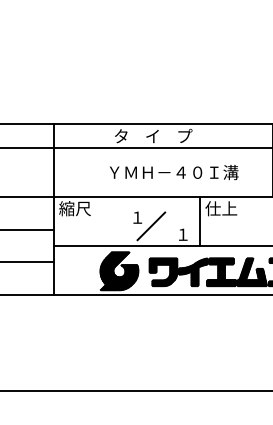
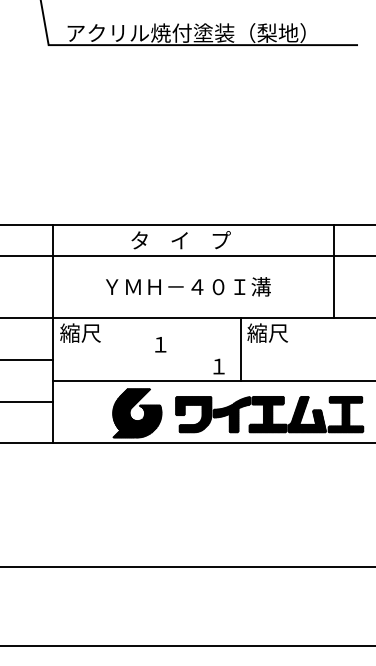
text: (174, 172) -> (188, 286), moved
text: (221, 208) -> (267, 332), 仕上 -> 縮尺
line: (150, 226) -> (177, 355), removed

